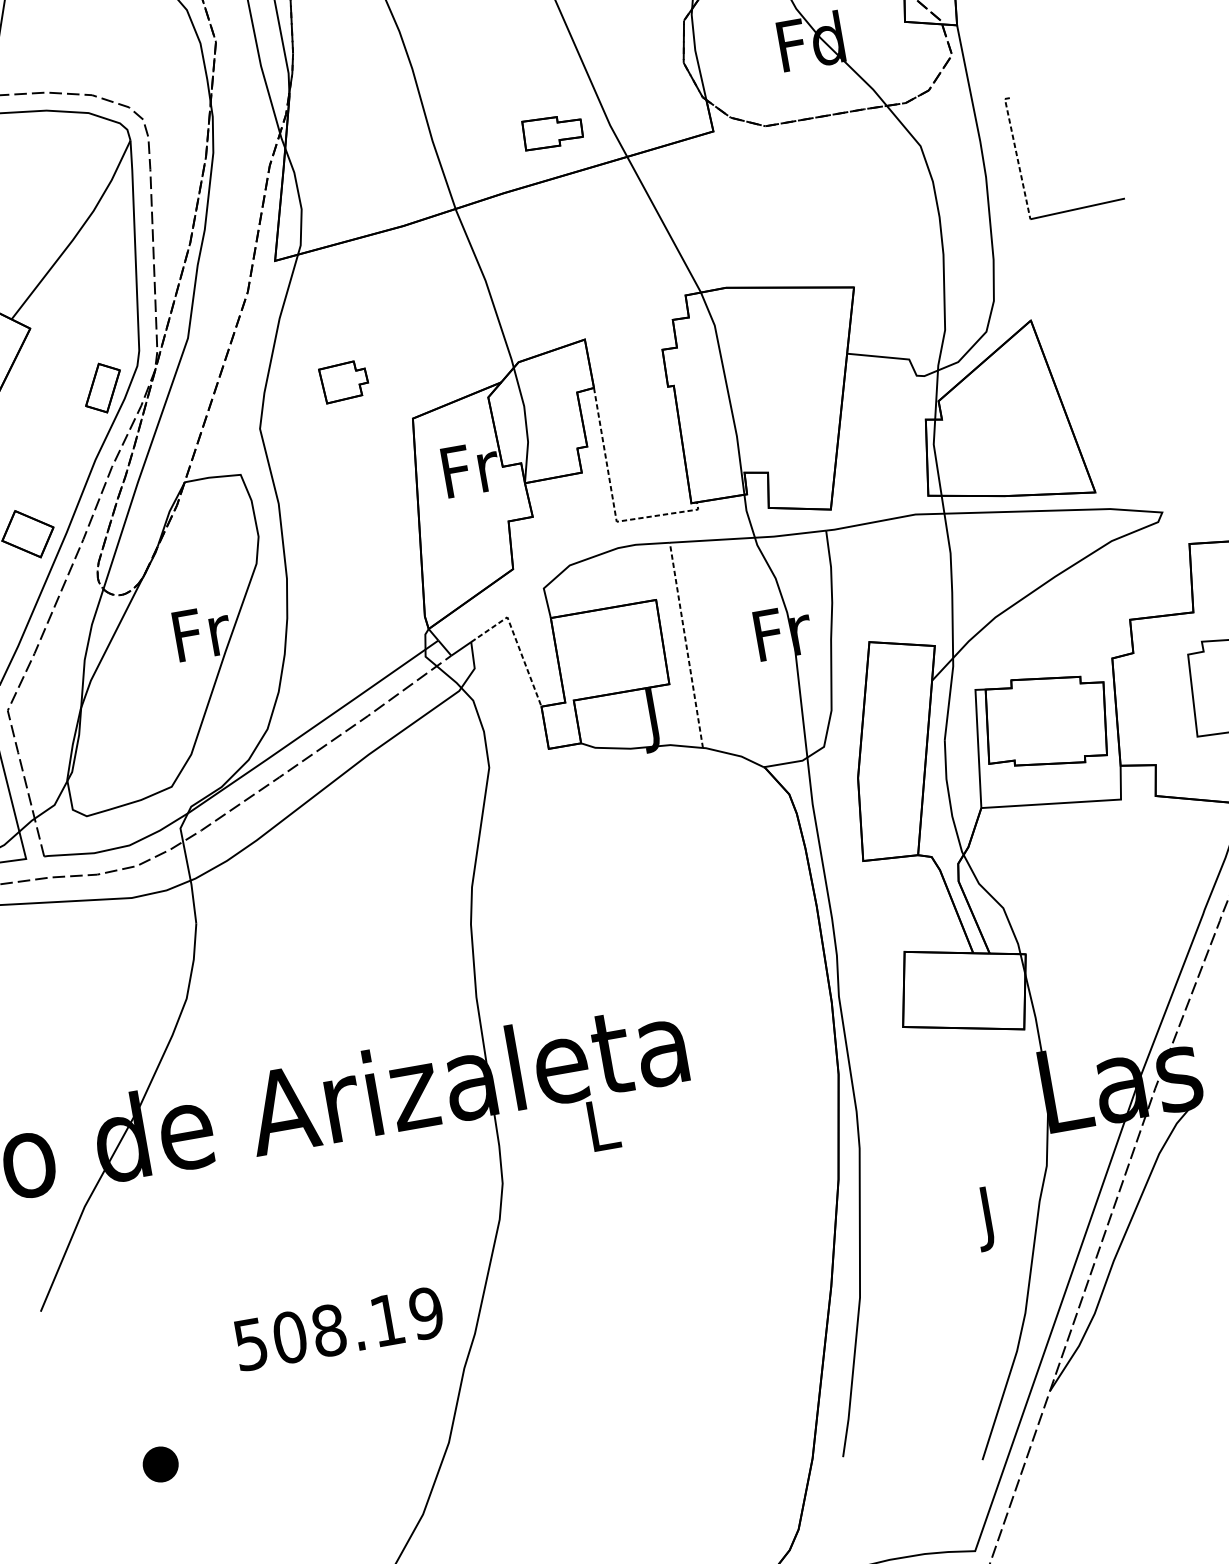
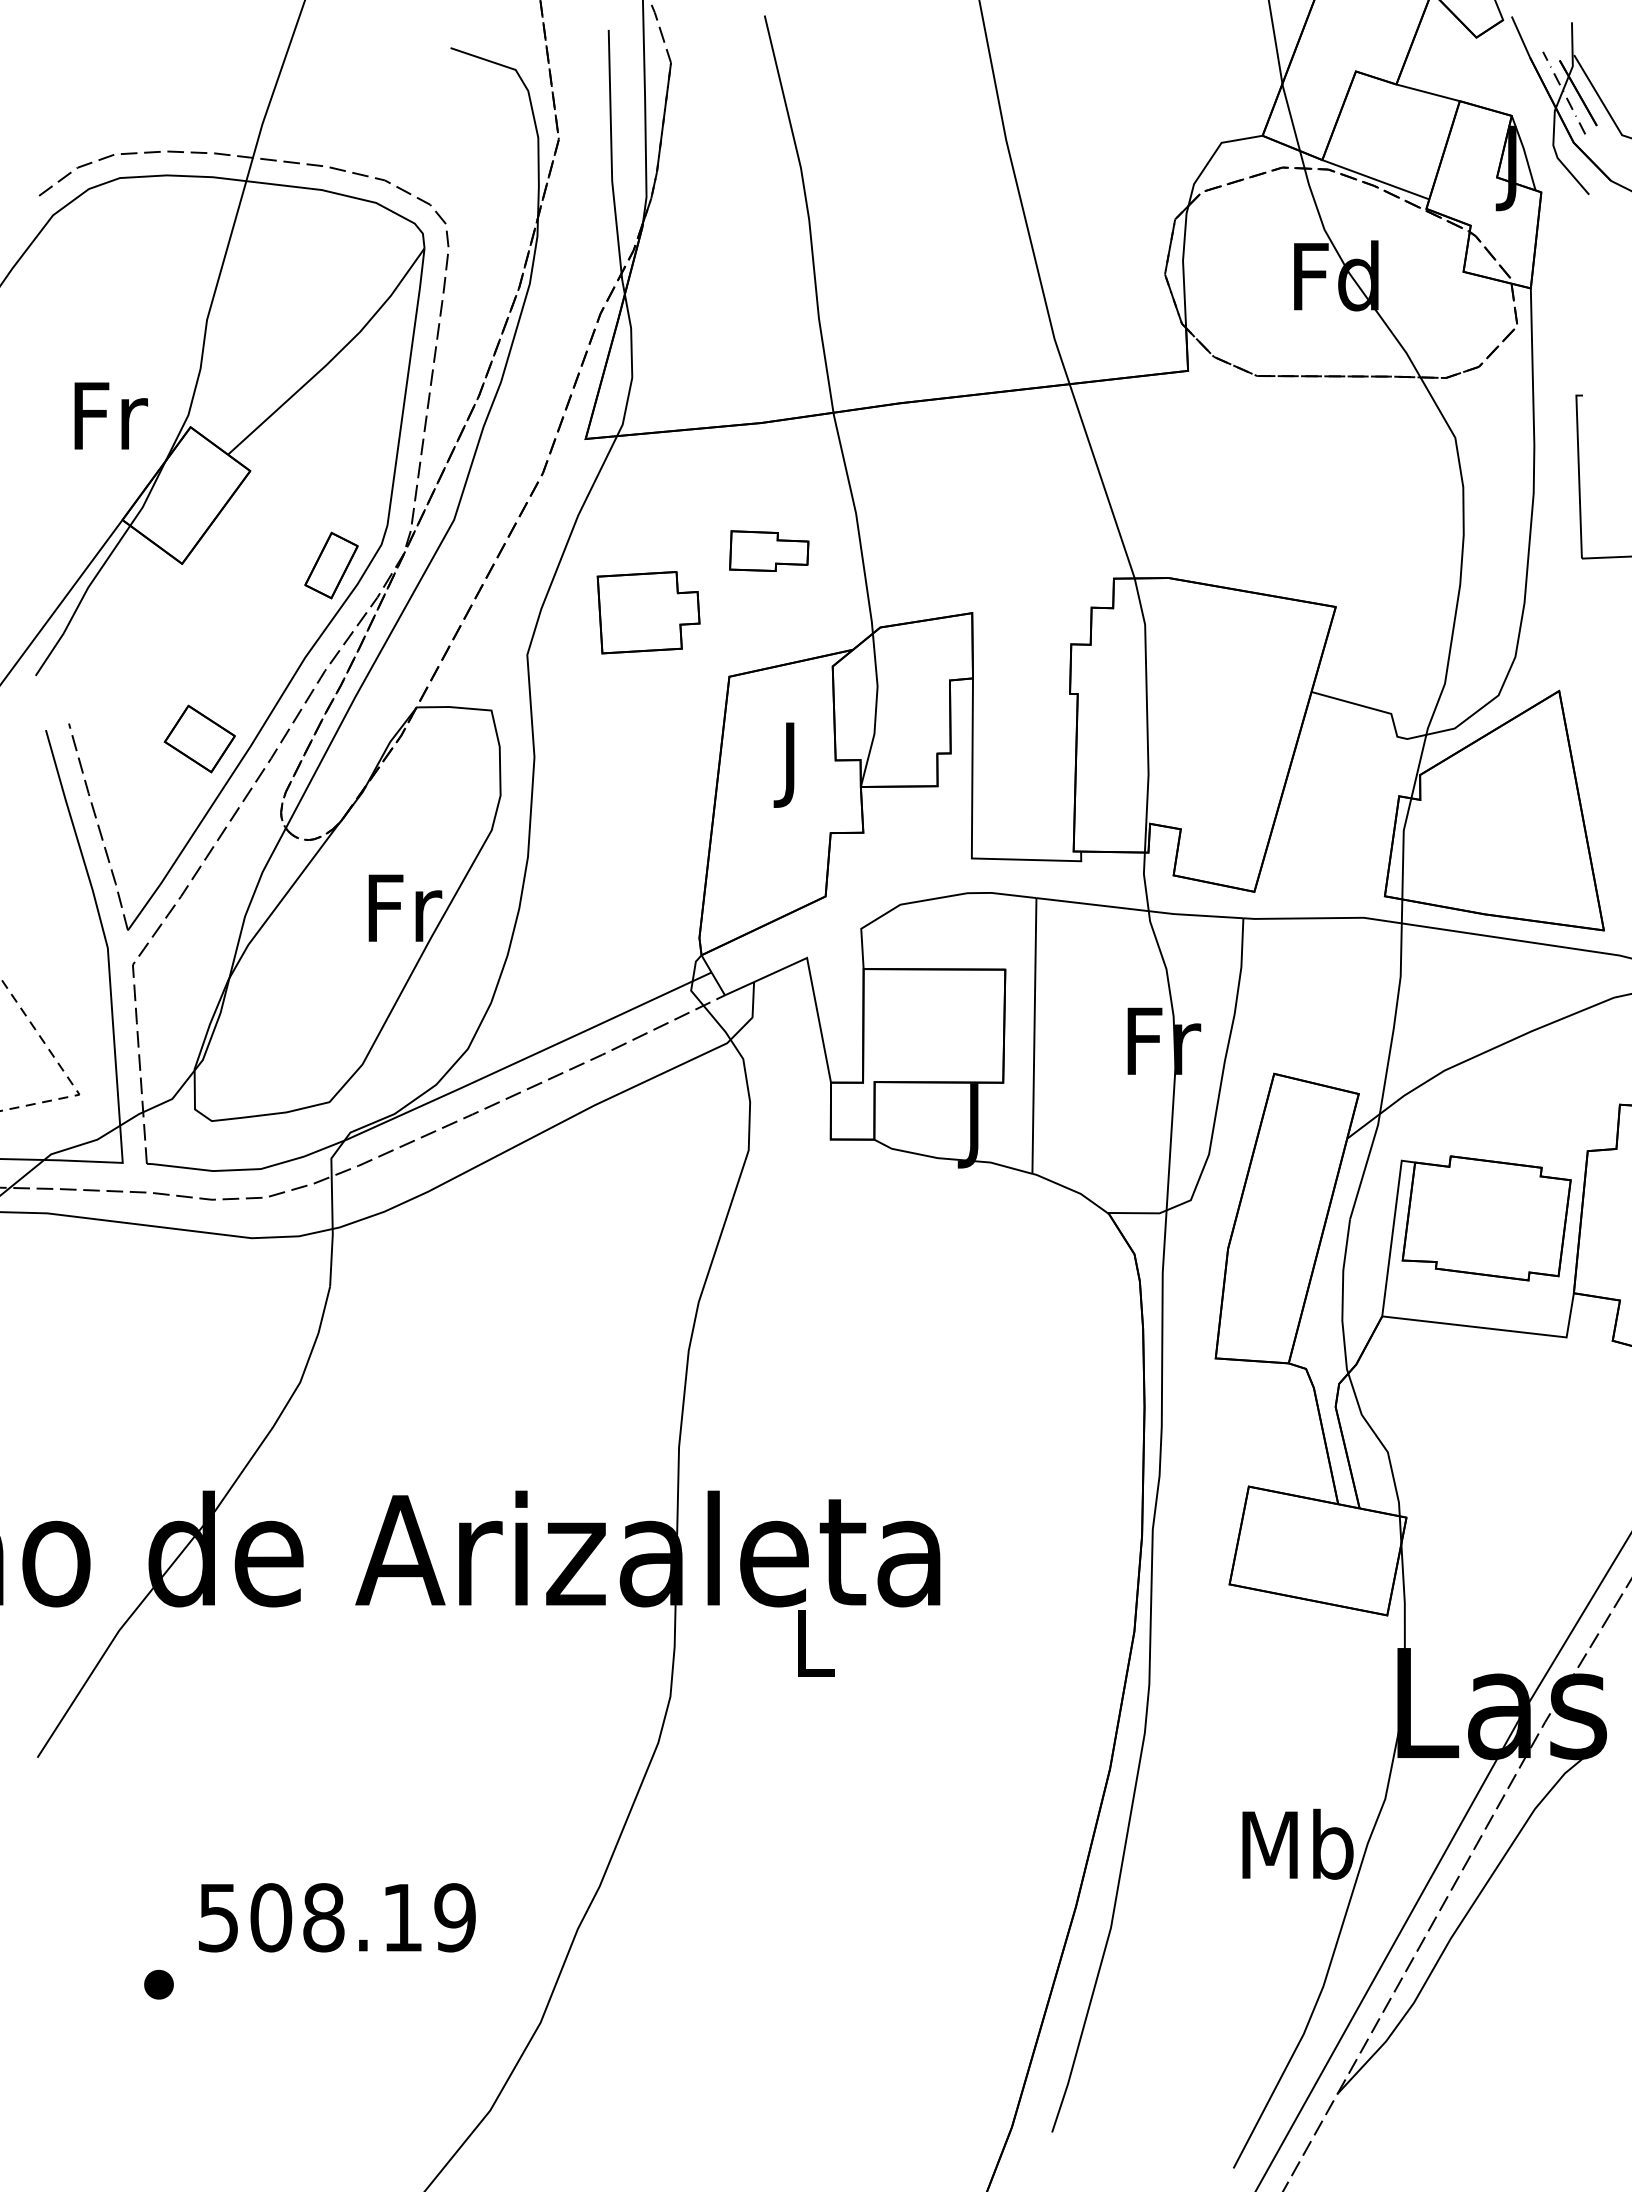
part: (552, 131) -> (769, 550), moved
line: (1017, 156) -> (1579, 473), dashed -> solid
part: (344, 381) -> (648, 612), size x1.67
text: (472, 475) -> (793, 764), Fr -> J
line: (613, 500) -> (972, 829), dashed -> solid
line: (516, 641) -> (813, 991), dashed -> solid
line: (686, 645) -> (1034, 1035), dashed -> solid
text: (988, 1217) -> (1297, 1852), J -> Mb
text: (339, 1328) -> (337, 1917), moved
part: (160, 1464) -> (158, 1984), size x0.62

